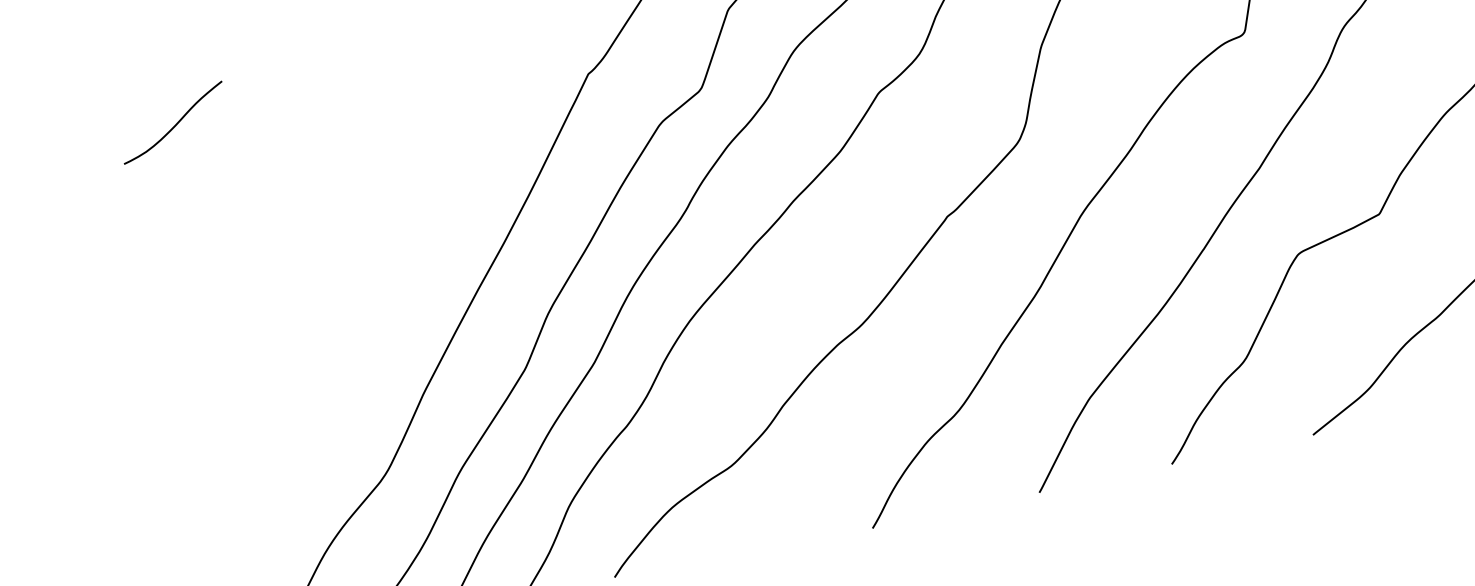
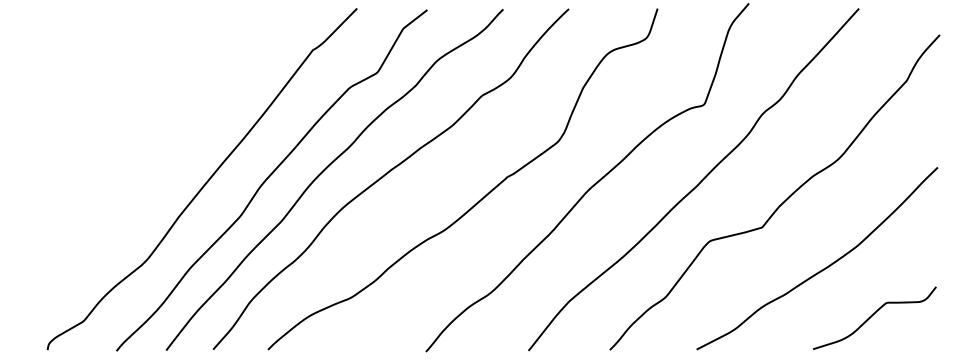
curve: (175, 123) -> (63, 29), removed

